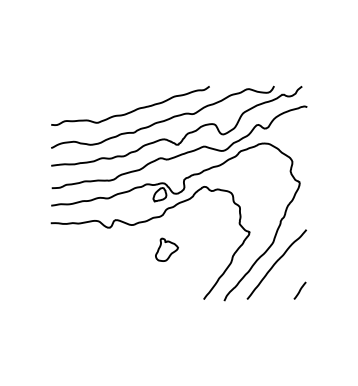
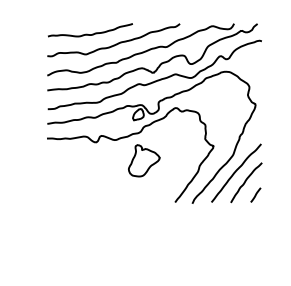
curve: (102, 98) -> (90, 34), added
part: (166, 249) -> (143, 160), size x1.67
curve: (288, 274) -> (246, 181), added

